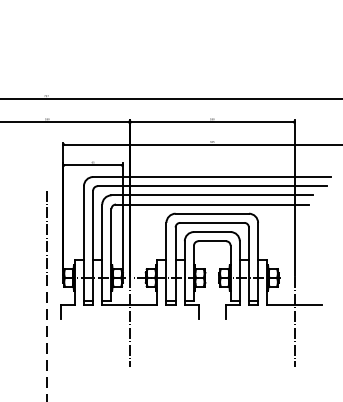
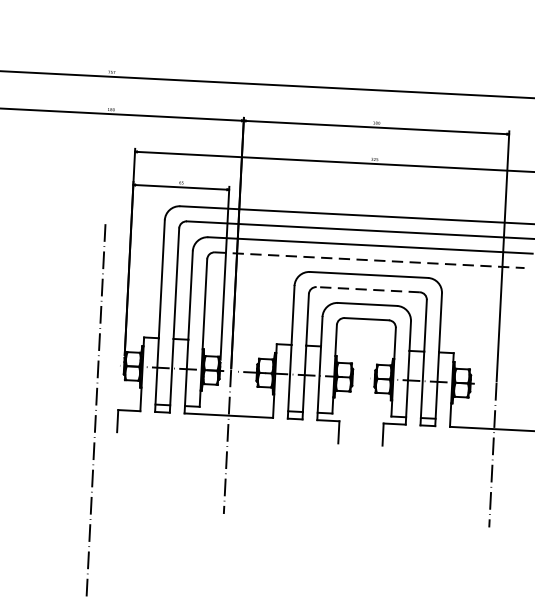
line: (212, 204) -> (370, 260), solid -> dashed
line: (211, 222) -> (366, 289), solid -> dashed

